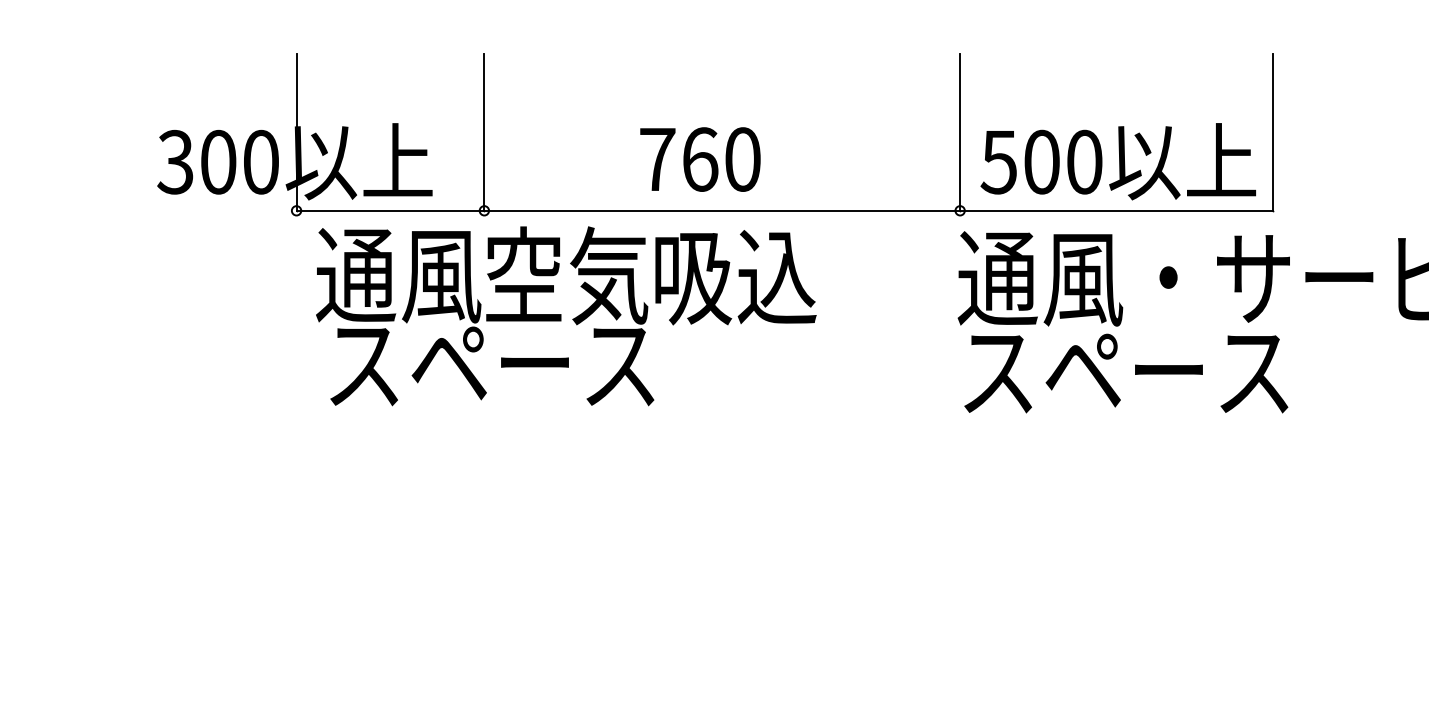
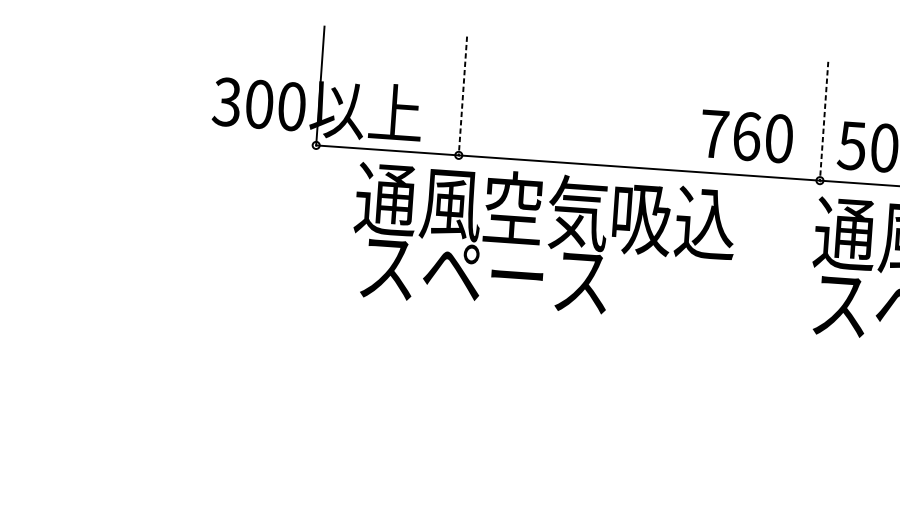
line: (484, 133) -> (462, 96), solid -> dashed
line: (960, 133) -> (824, 121), solid -> dashed
text: (700, 159) -> (747, 136), moved
text: (566, 316) -> (543, 241), moved

